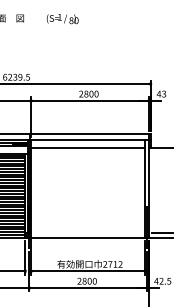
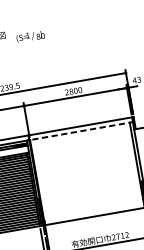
text: (62, 19) -> (30, 37), moved
line: (89, 139) -> (81, 130), solid -> dashed
line: (88, 148) -> (81, 138), removed

